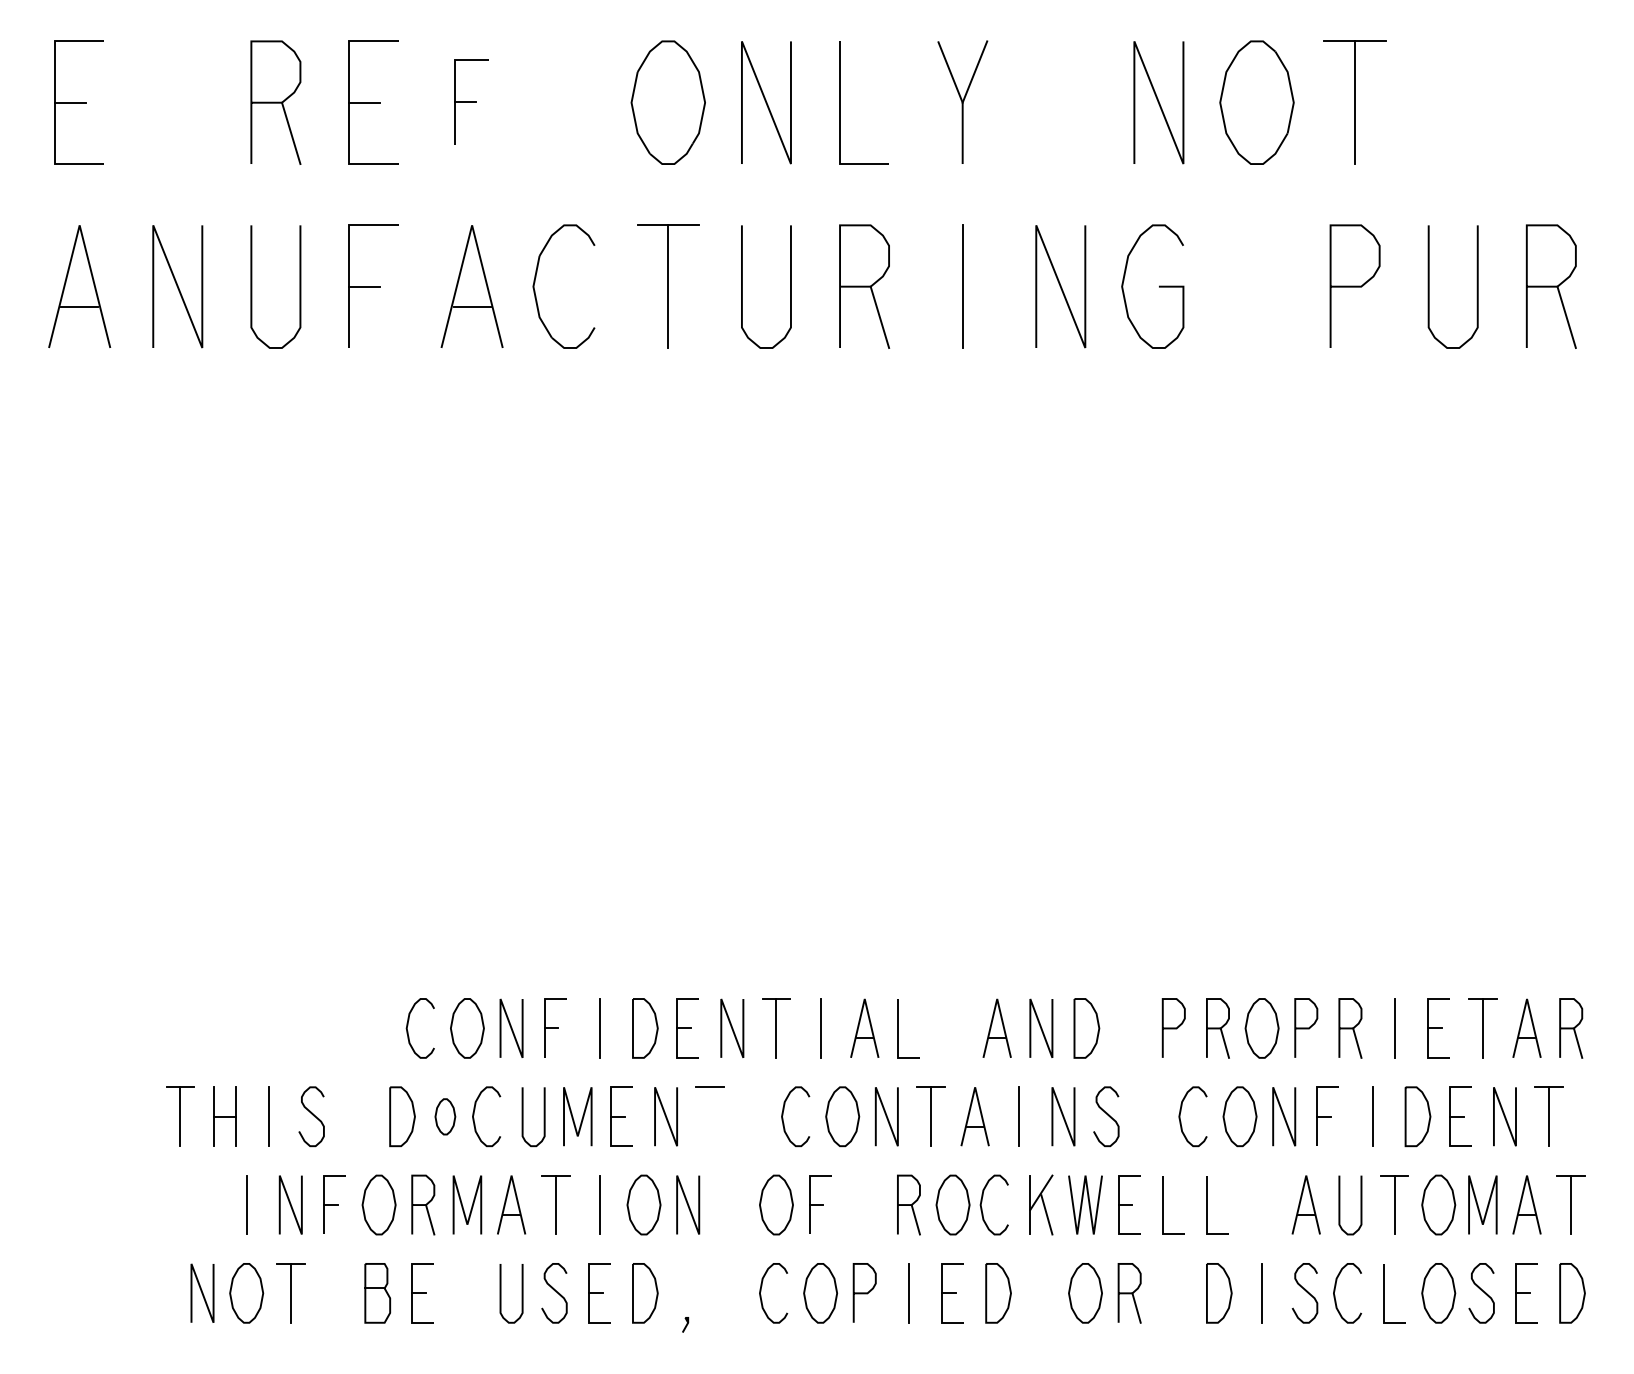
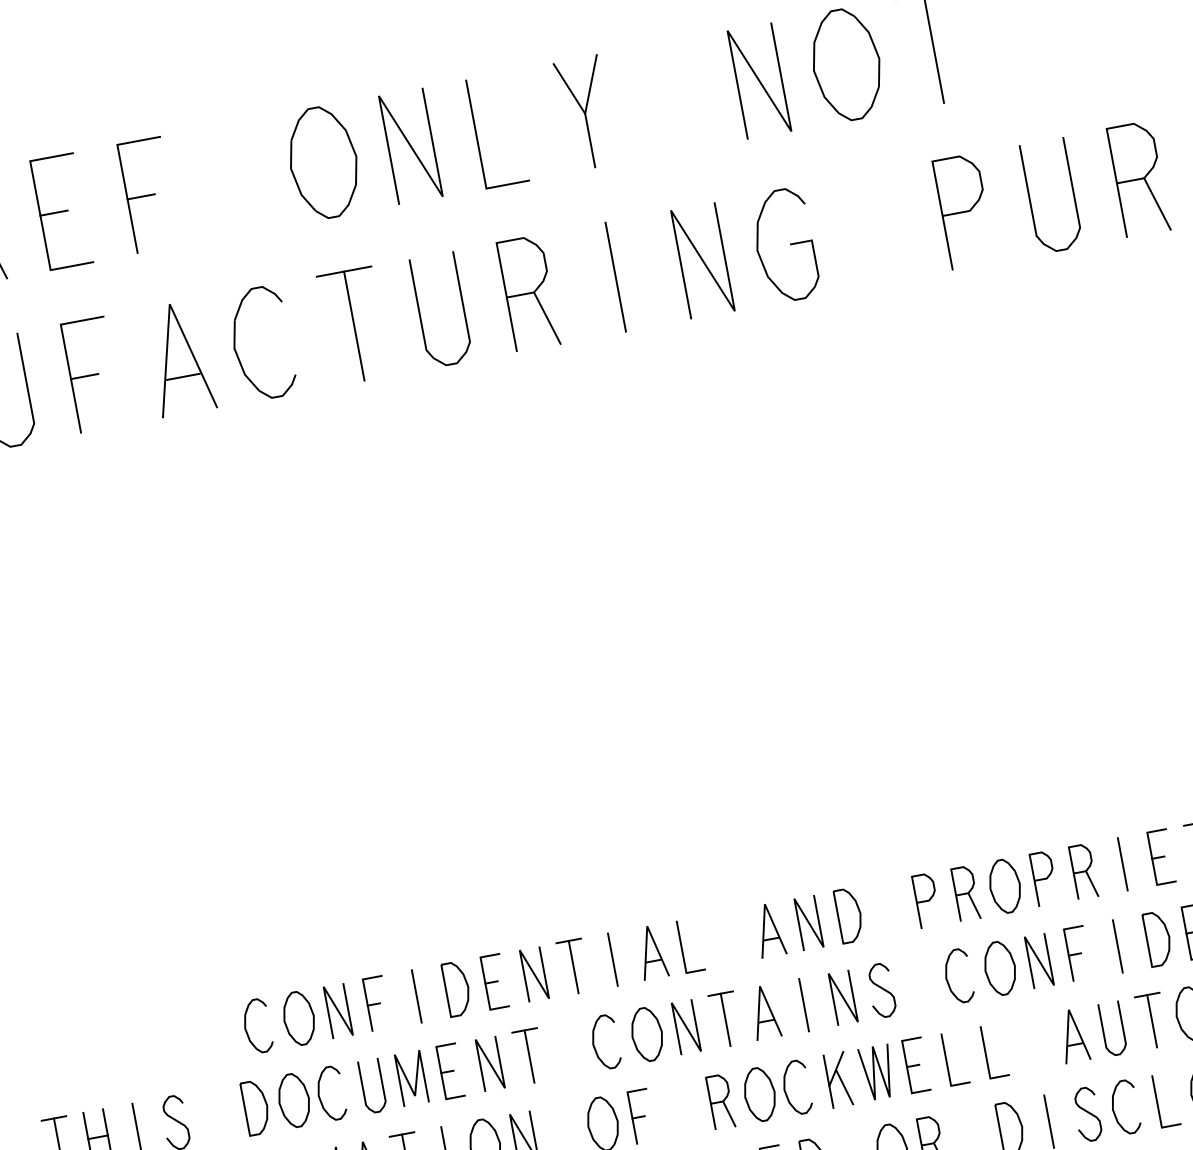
part: (471, 101) -> (148, 194), size x1.43
part: (445, 1116) -> (294, 1100), size x1.67
line: (710, 1116) -> (529, 1056), added

